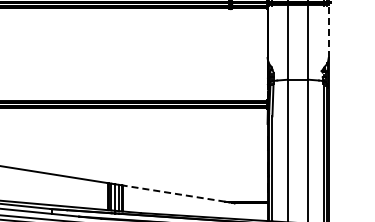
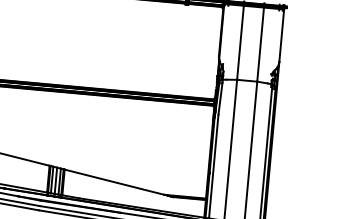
line: (328, 31) -> (281, 35), dashed -> solid
line: (174, 193) -> (114, 182), dashed -> solid

